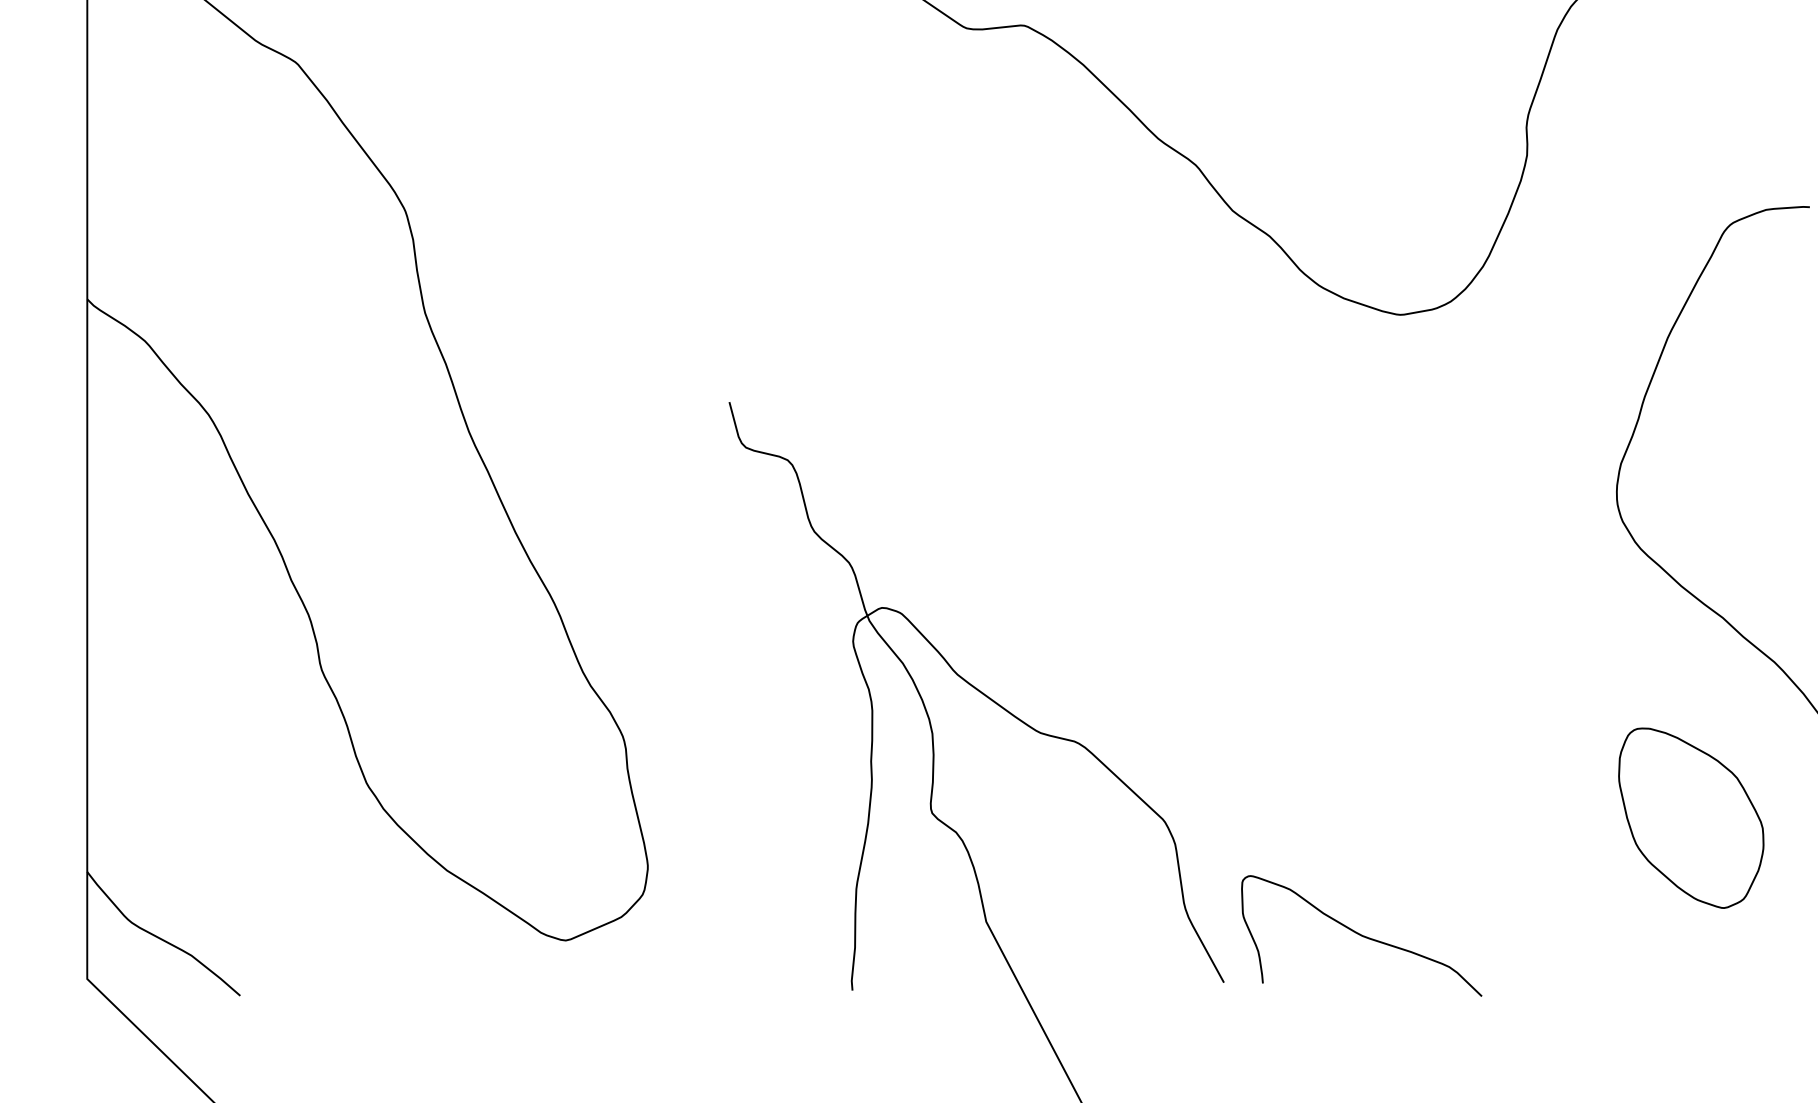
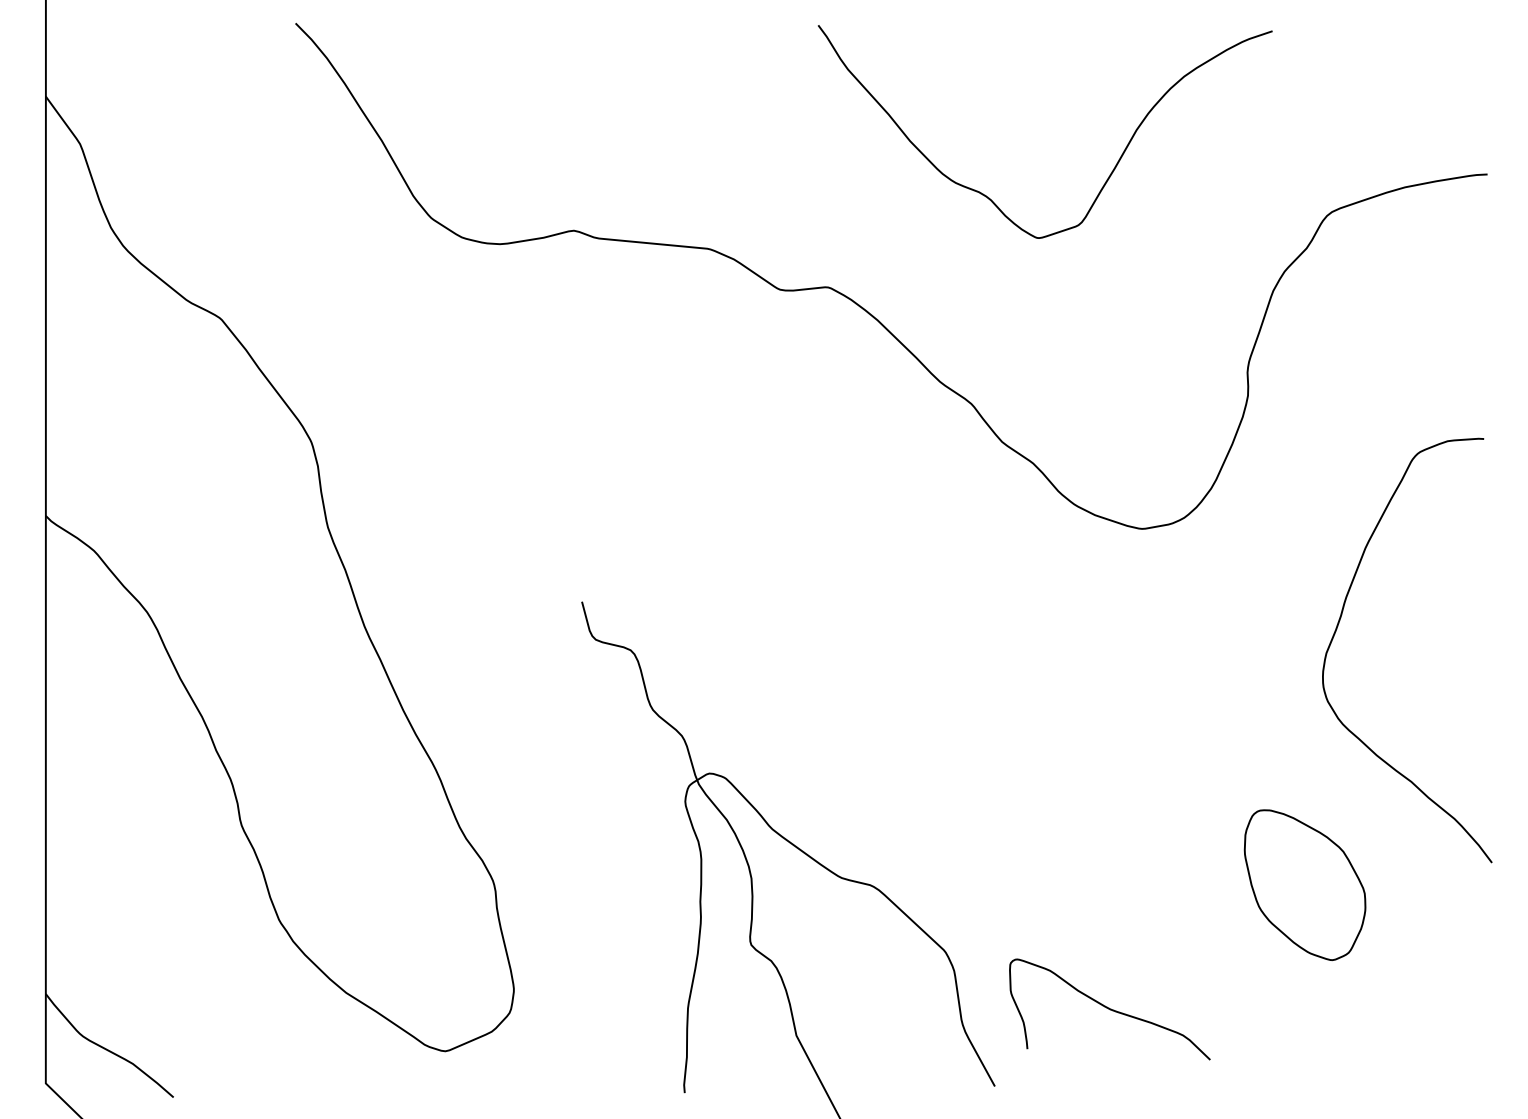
part: (1690, 818) -> (1304, 885), moved
curve: (1361, 935) -> (1109, 1009), moved

